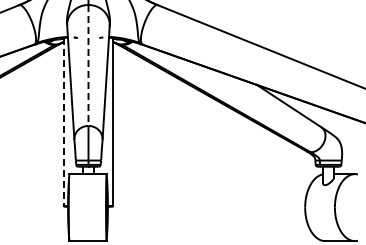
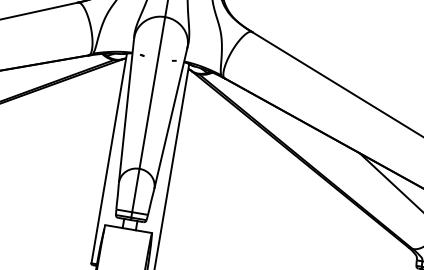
line: (88, 65) -> (152, 92), dashed -> solid
line: (63, 121) -> (109, 157), dashed -> solid

